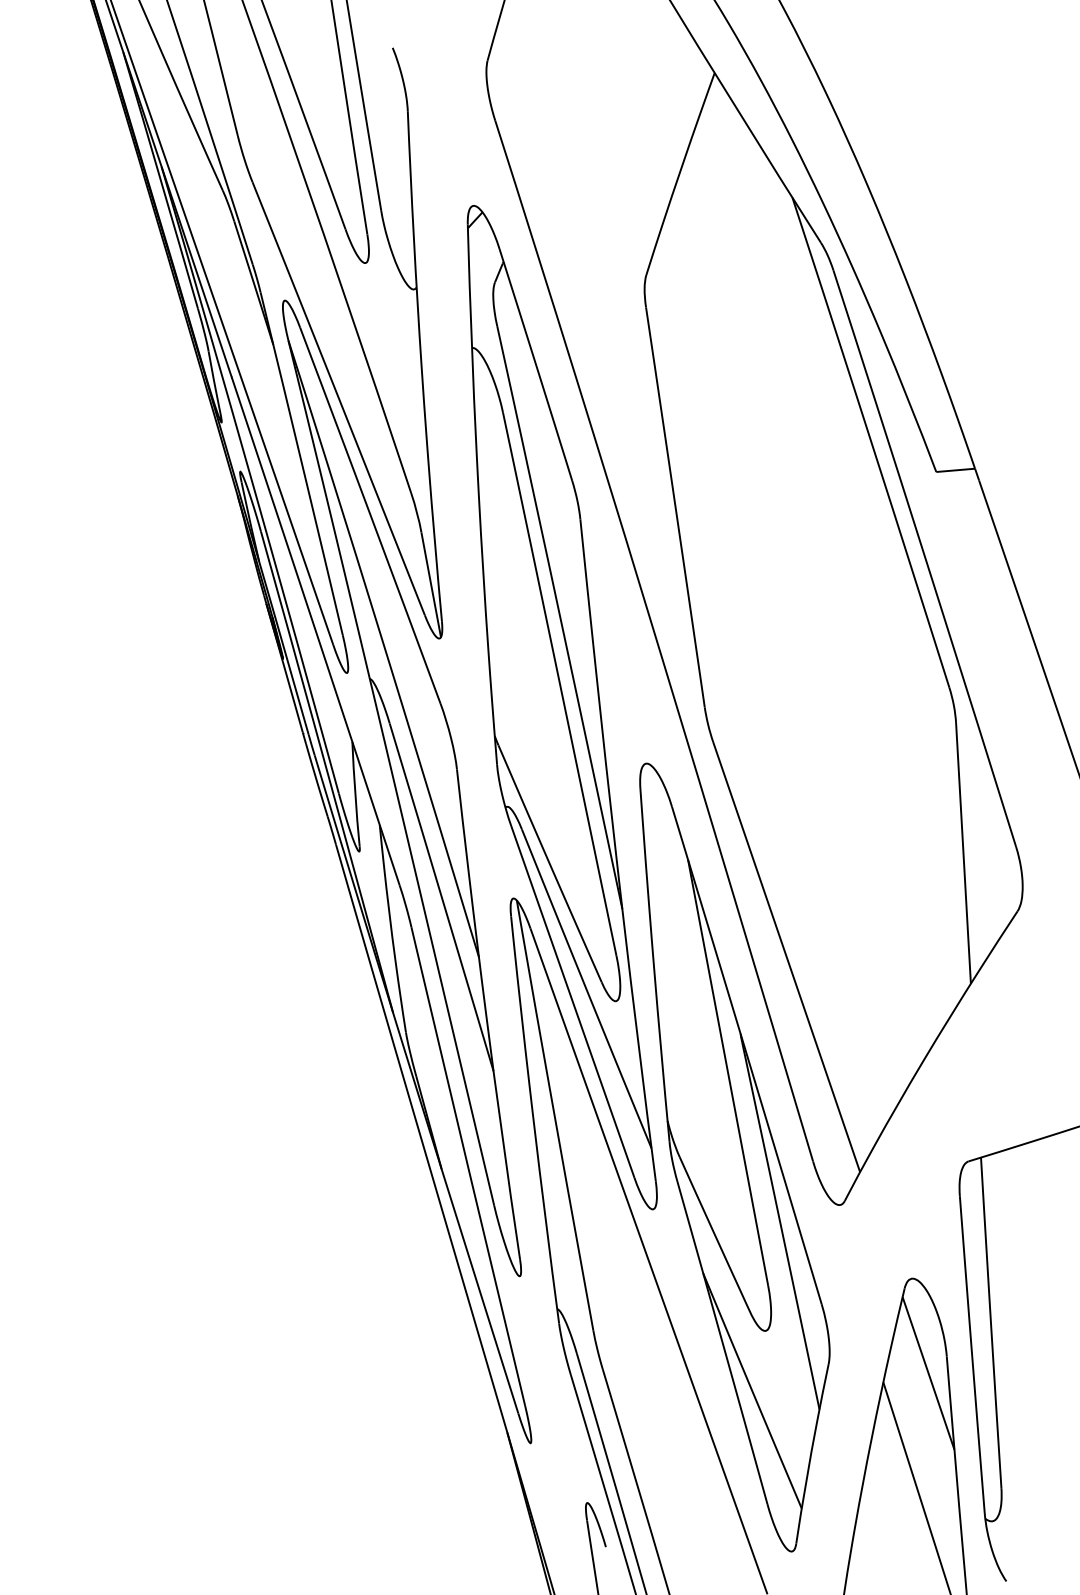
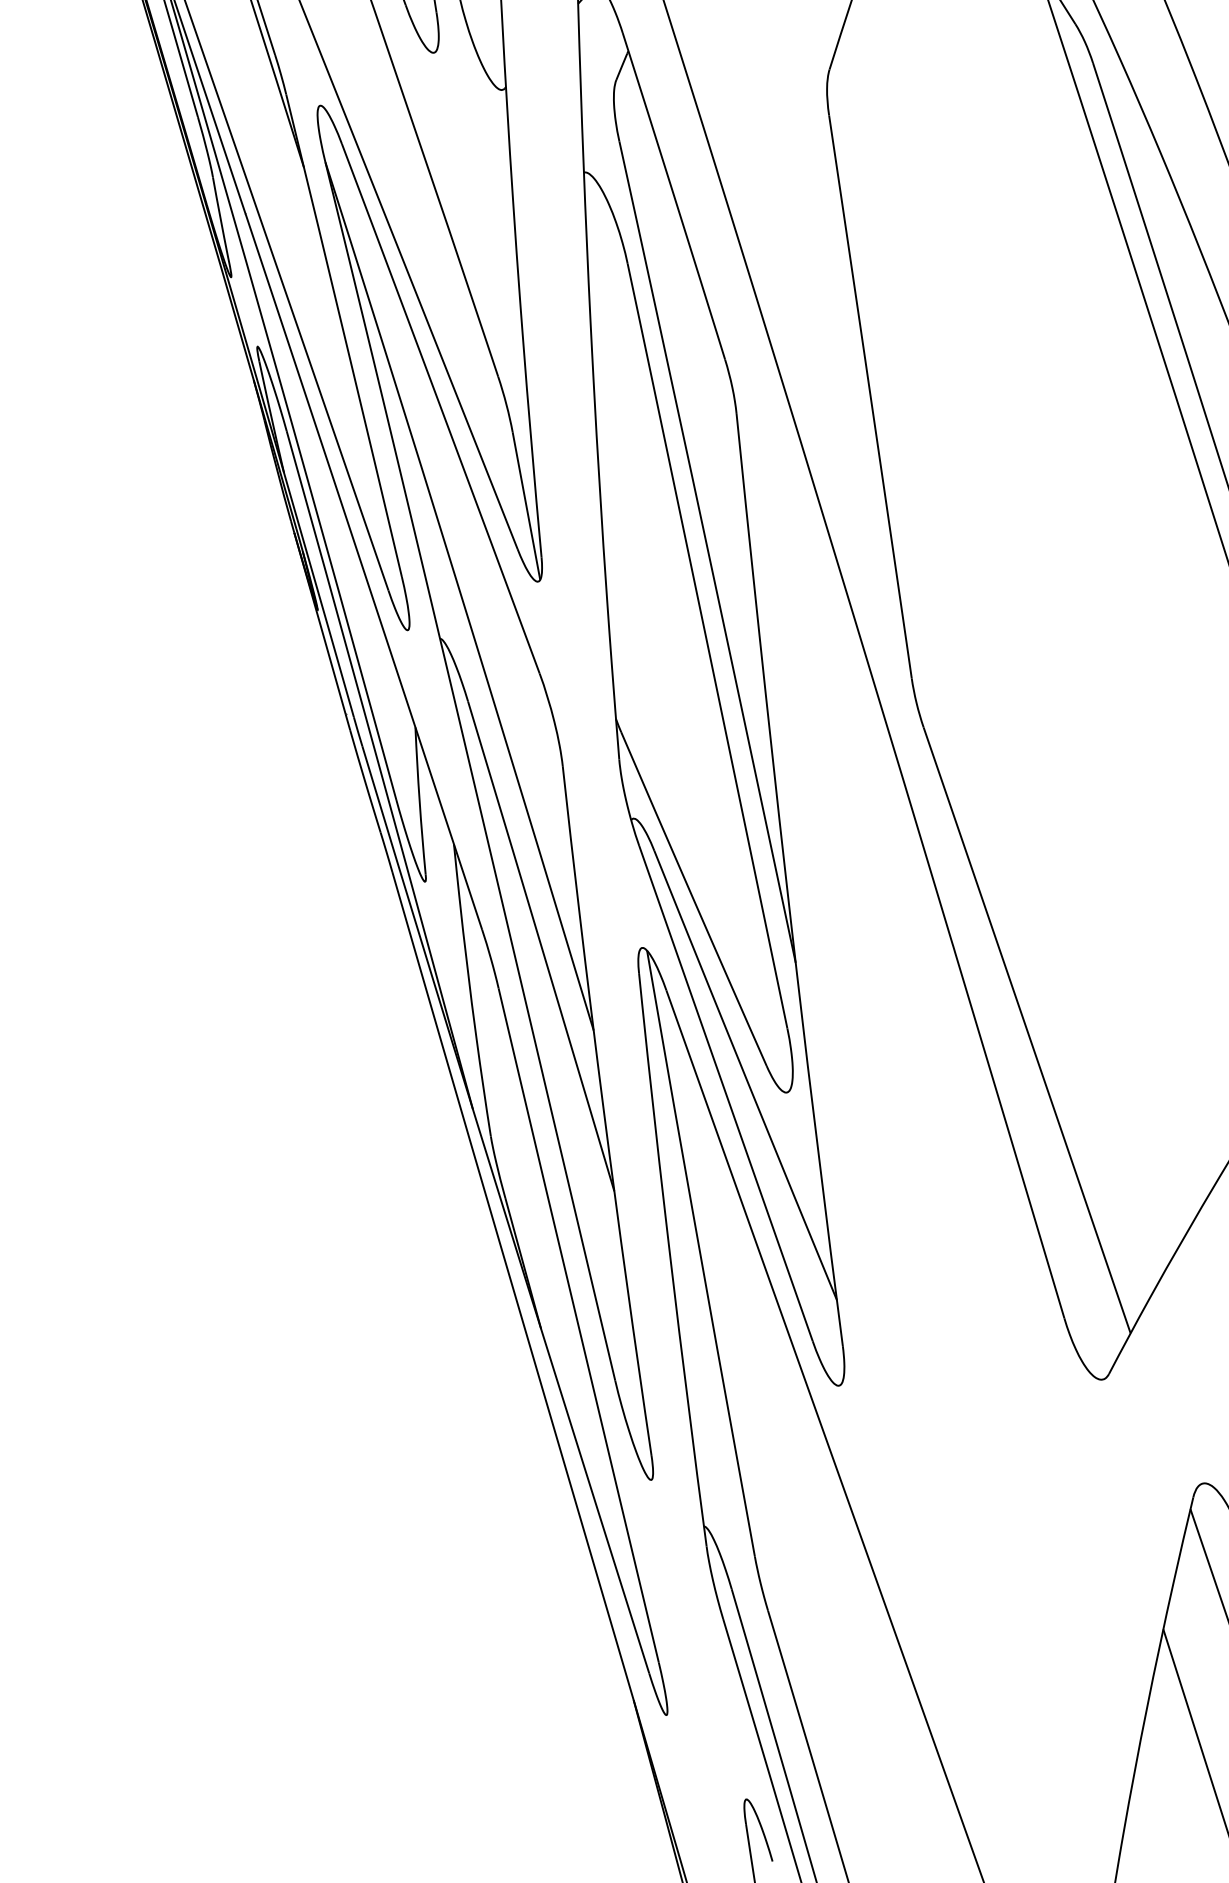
part: (734, 1157) -> (953, 1312), removed

